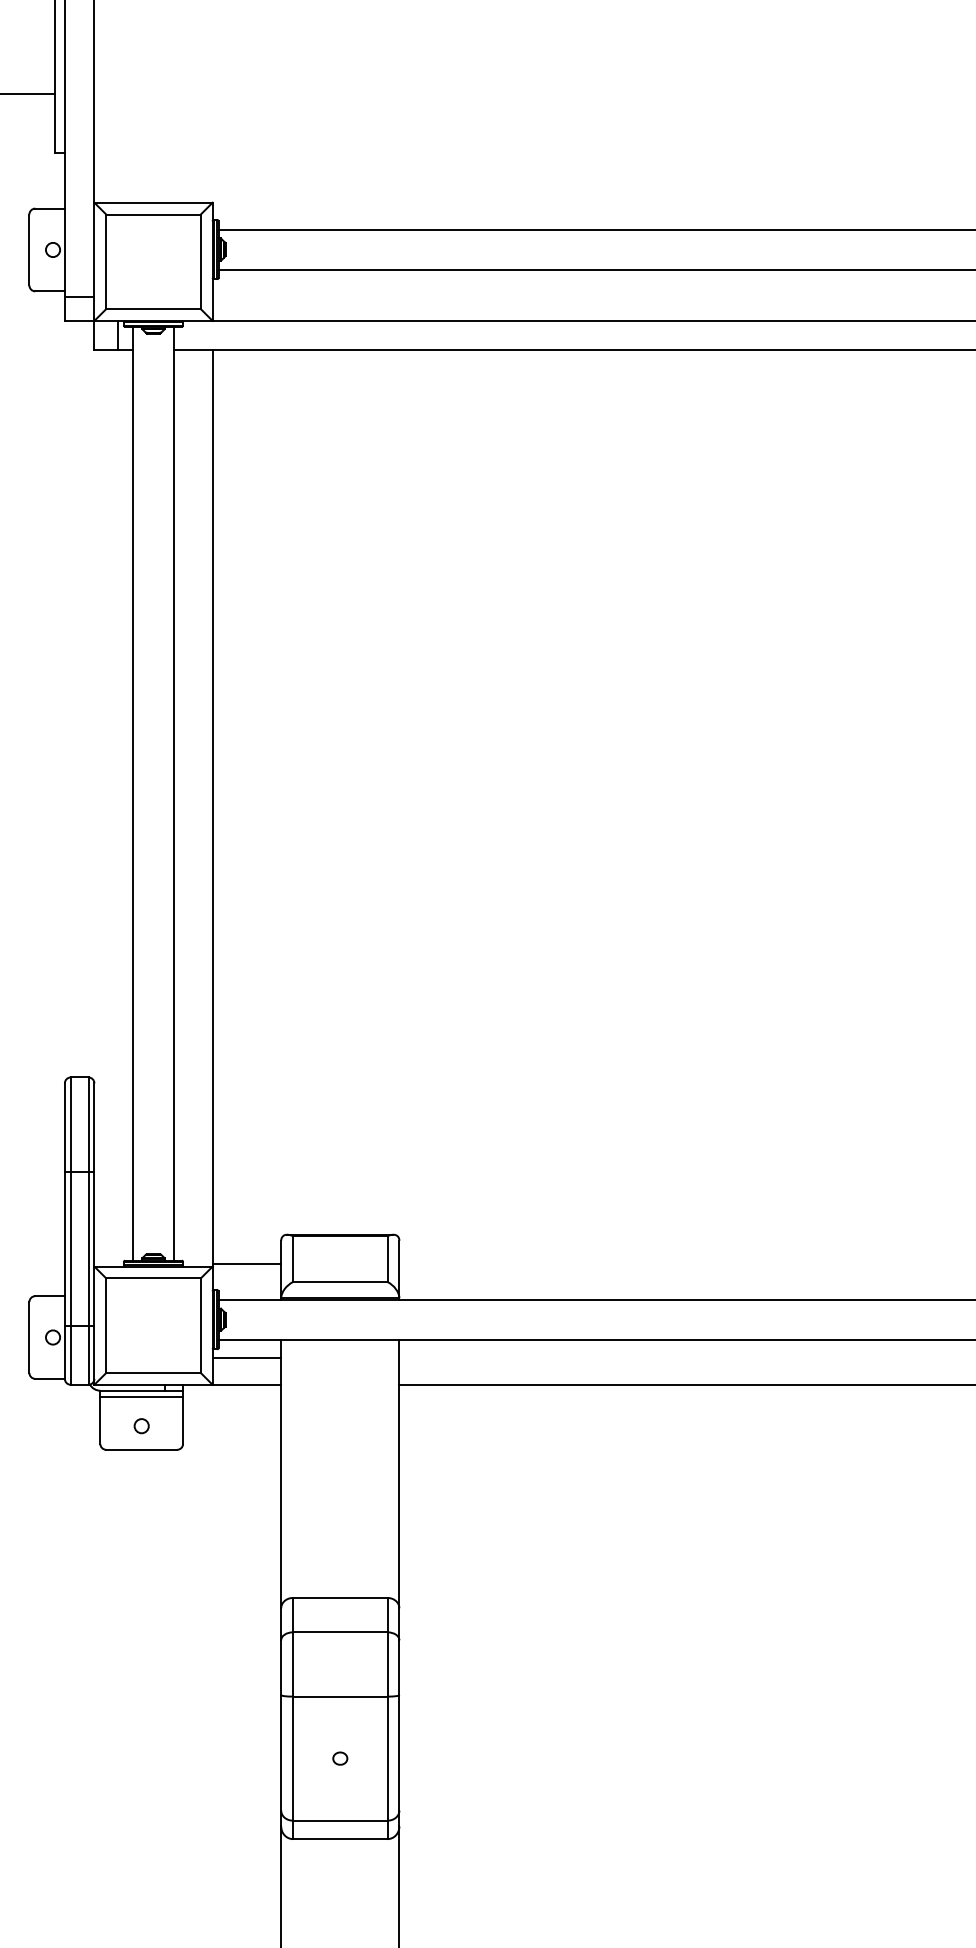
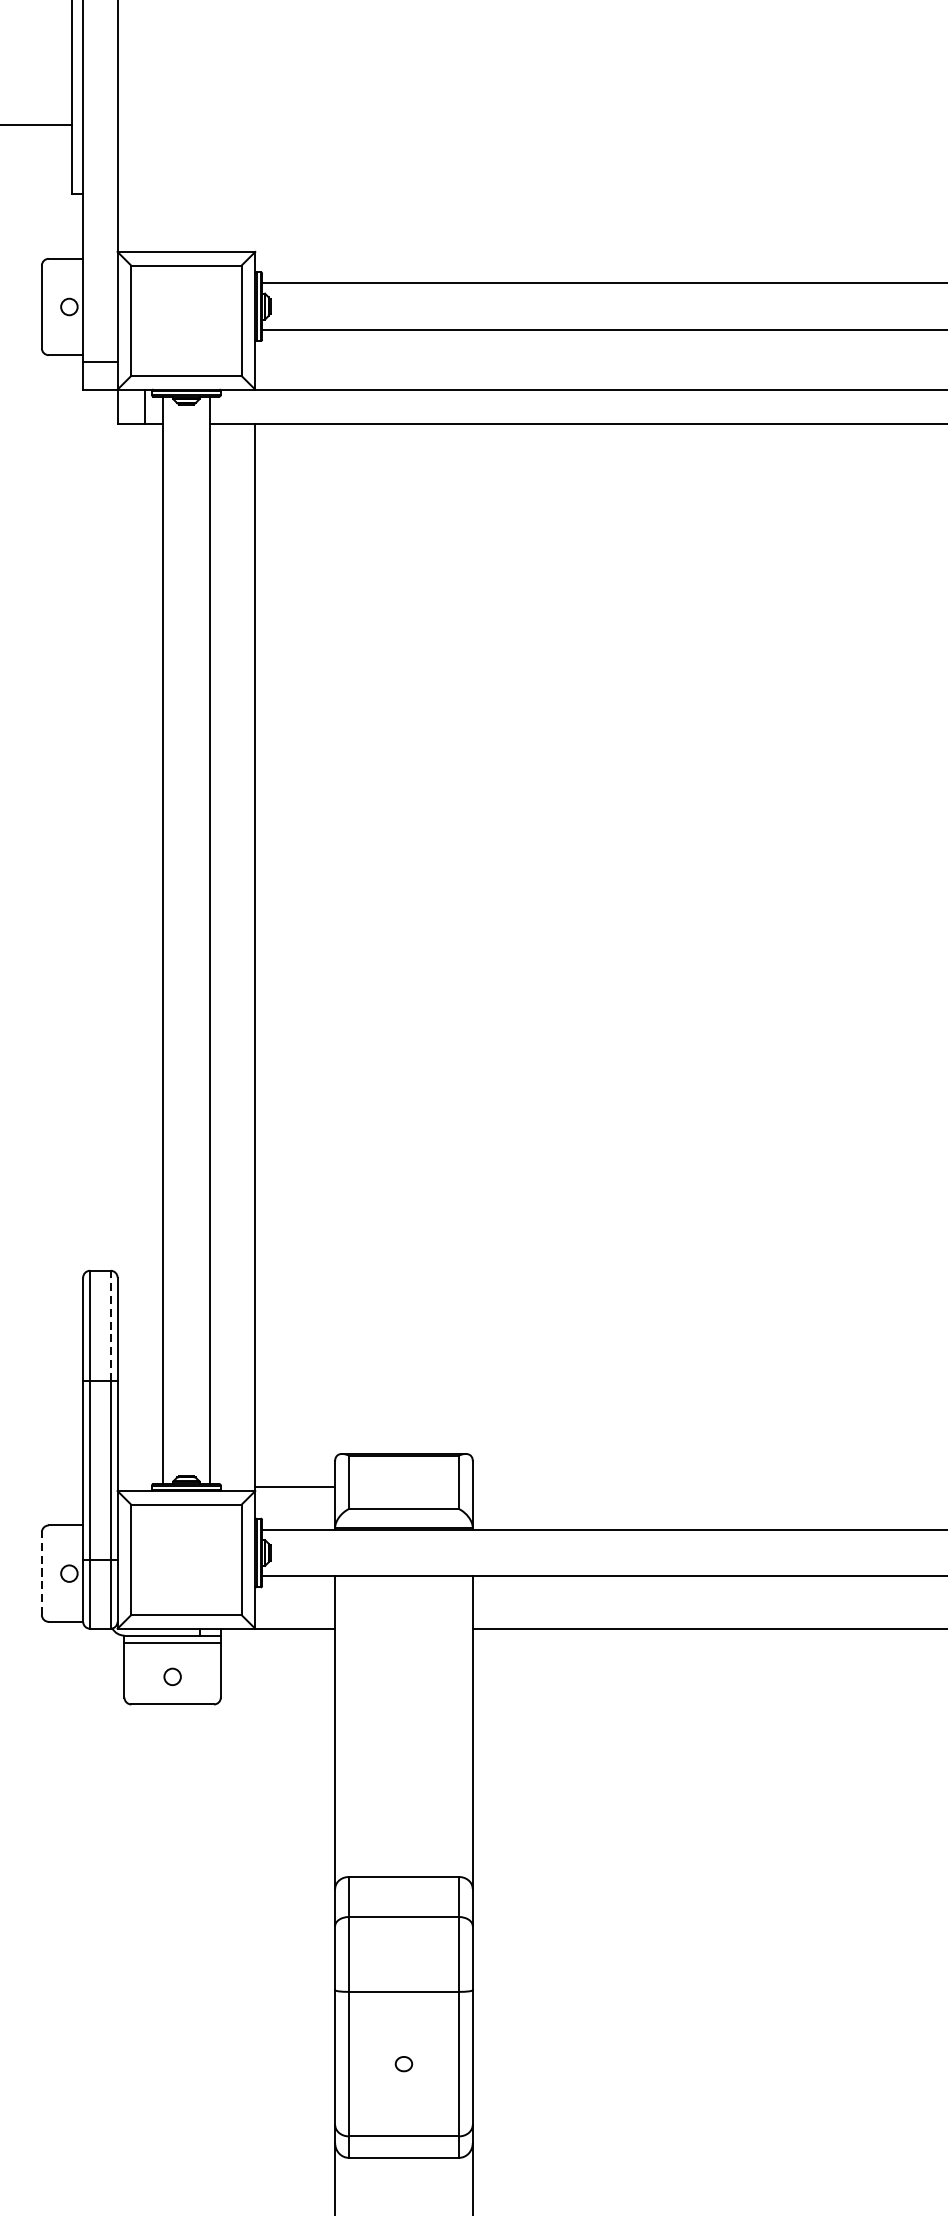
line: (88, 1124) -> (110, 1325), solid -> dashed
line: (29, 1337) -> (41, 1573), solid -> dashed
line: (246, 1358) -> (294, 1598), removed

